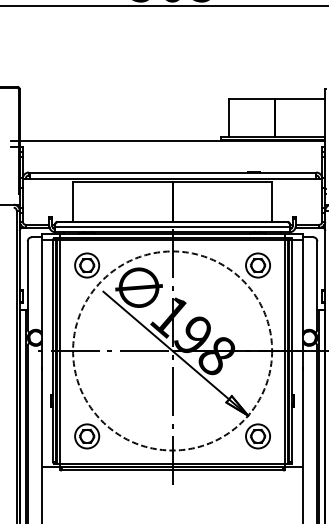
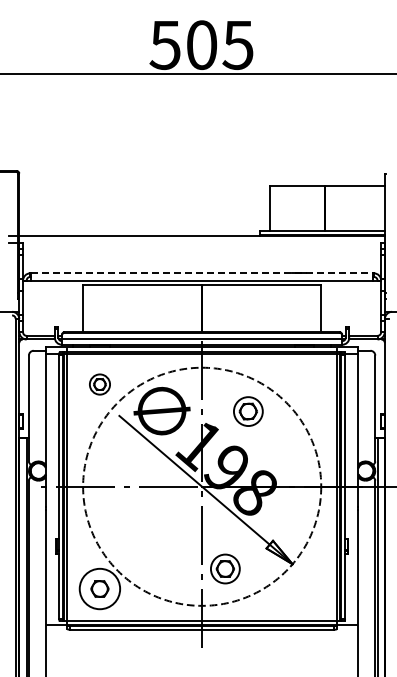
line: (172, 172) -> (202, 273), solid -> dashed
part: (86, 265) -> (99, 384), size x0.7
part: (258, 265) -> (248, 411), moved
circle: (86, 436) -> (99, 588), size x1.4
part: (258, 436) -> (225, 568), moved

